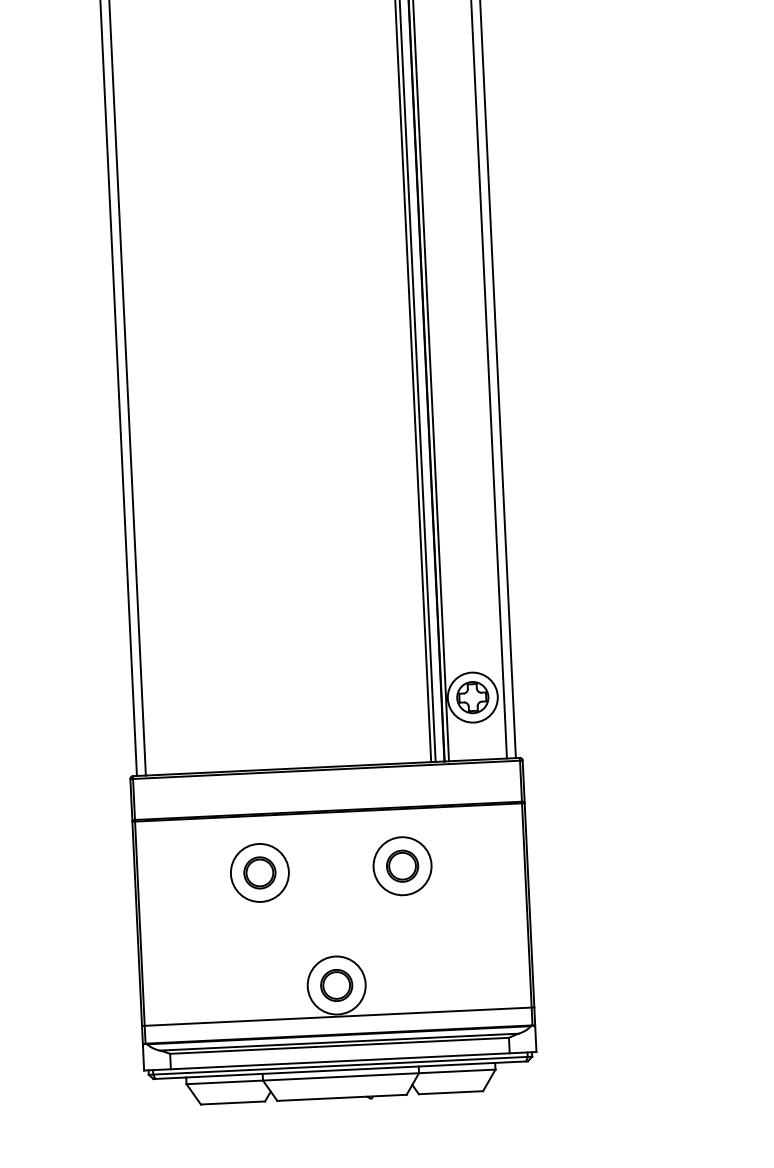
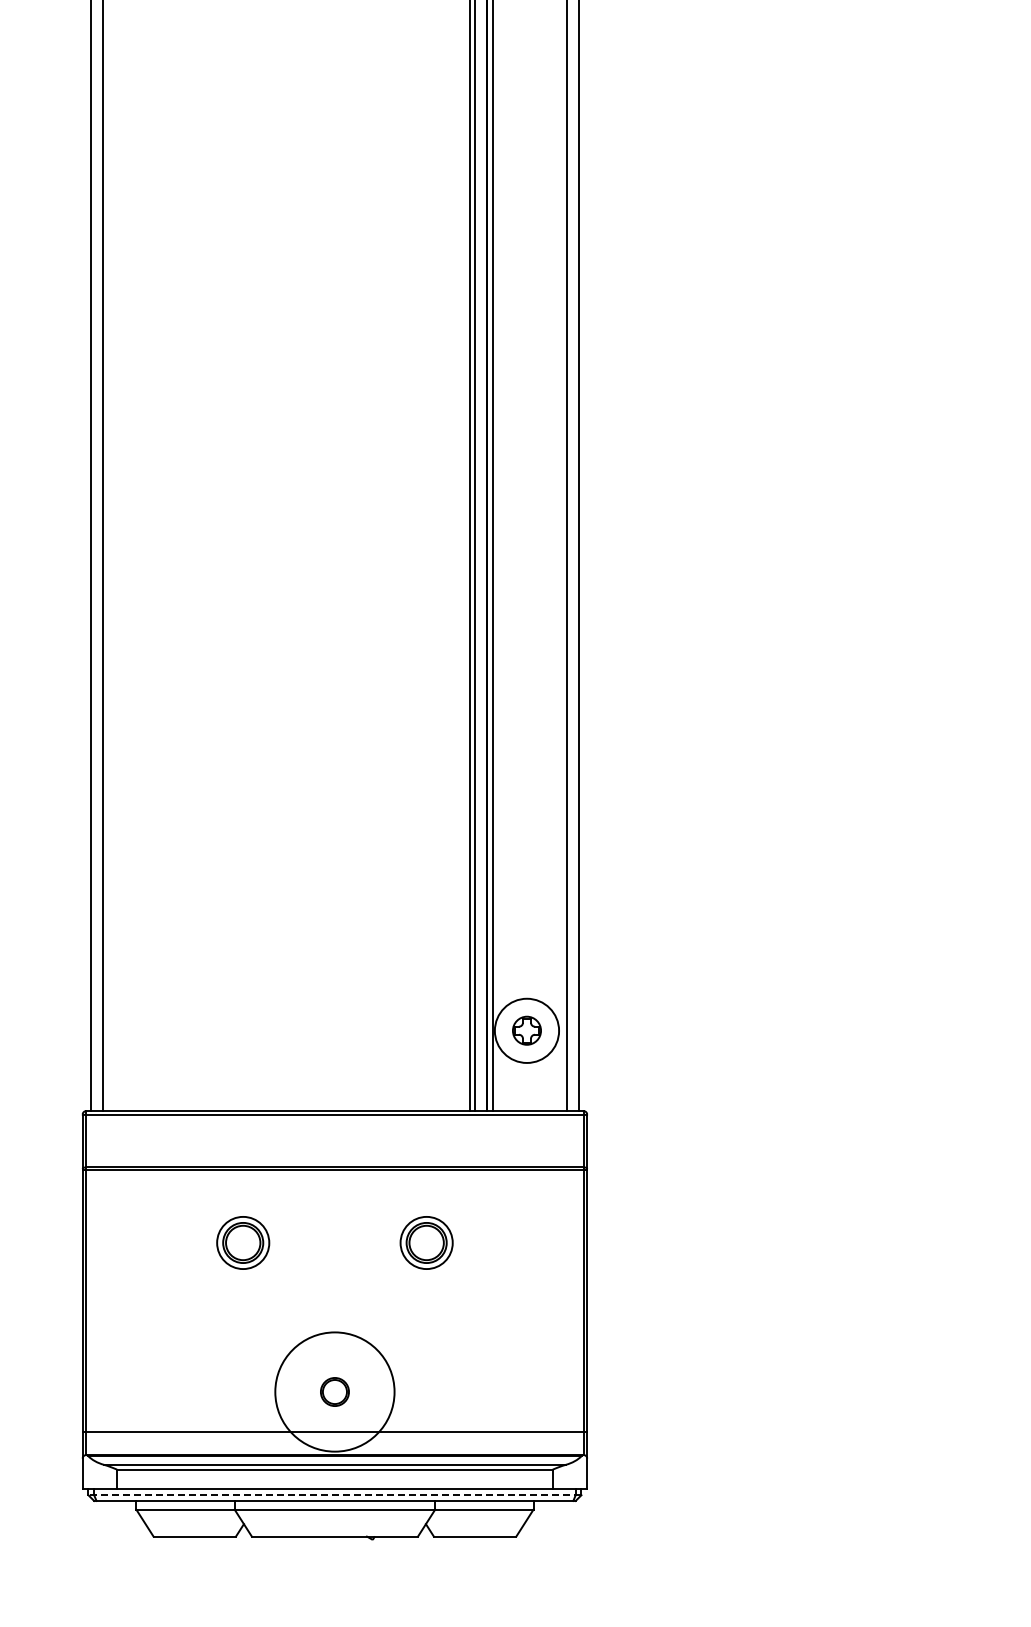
part: (472, 697) -> (526, 1030), size x0.7
circle: (402, 865) -> (426, 1242), size x0.7
circle: (259, 872) -> (242, 1242), size x0.7
circle: (336, 985) -> (334, 1391), size x1.6
part: (336, 985) -> (334, 1391), size x0.7
line: (340, 1065) -> (334, 1495), solid -> dashed

